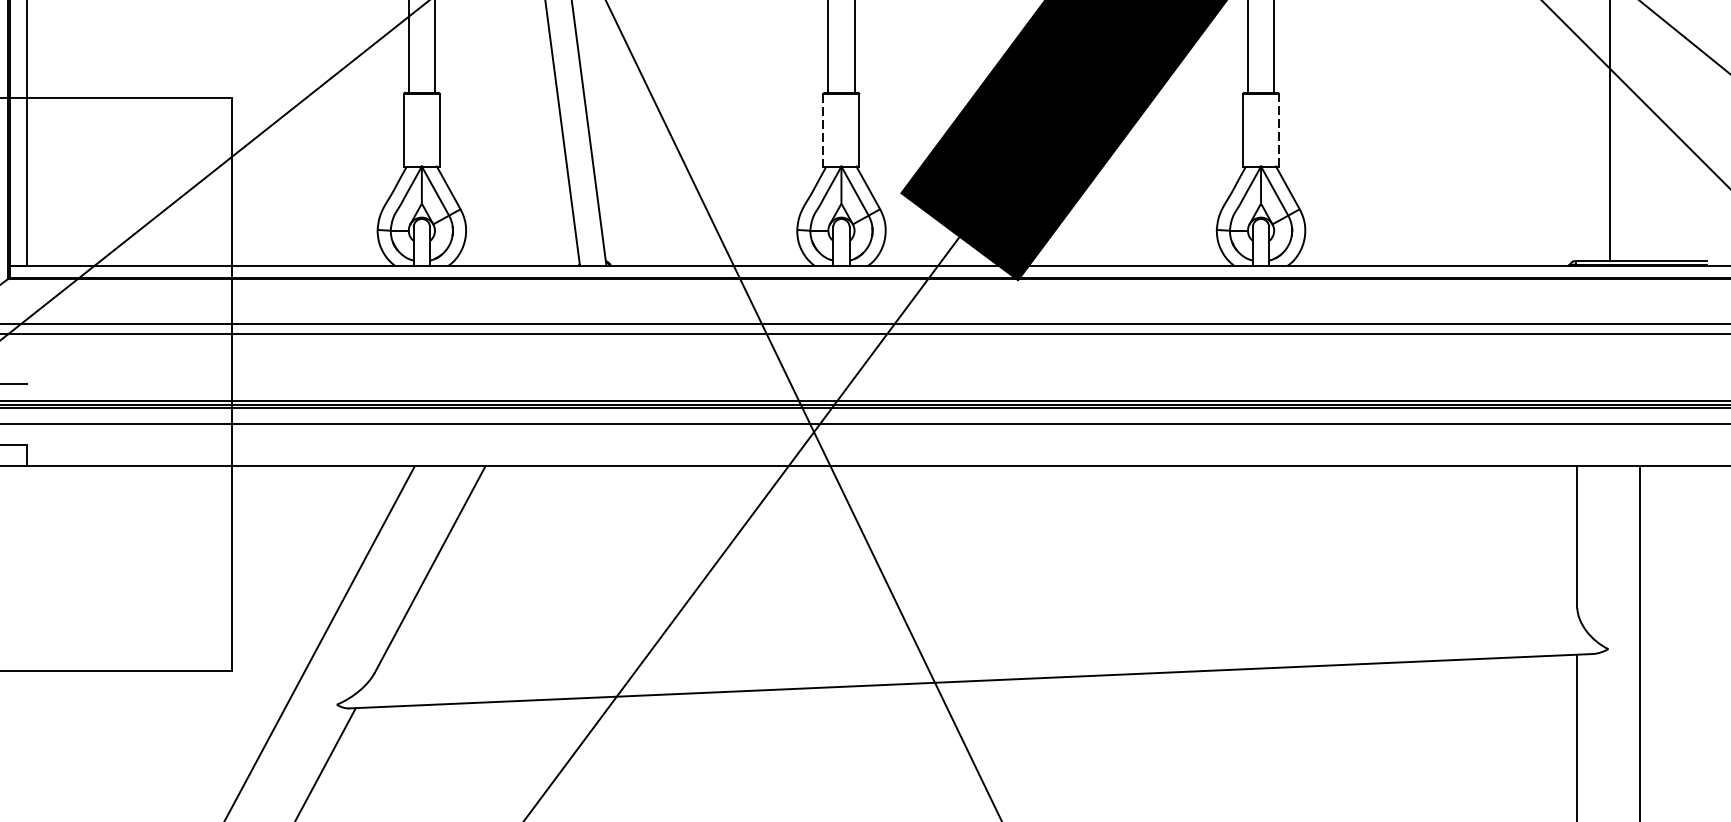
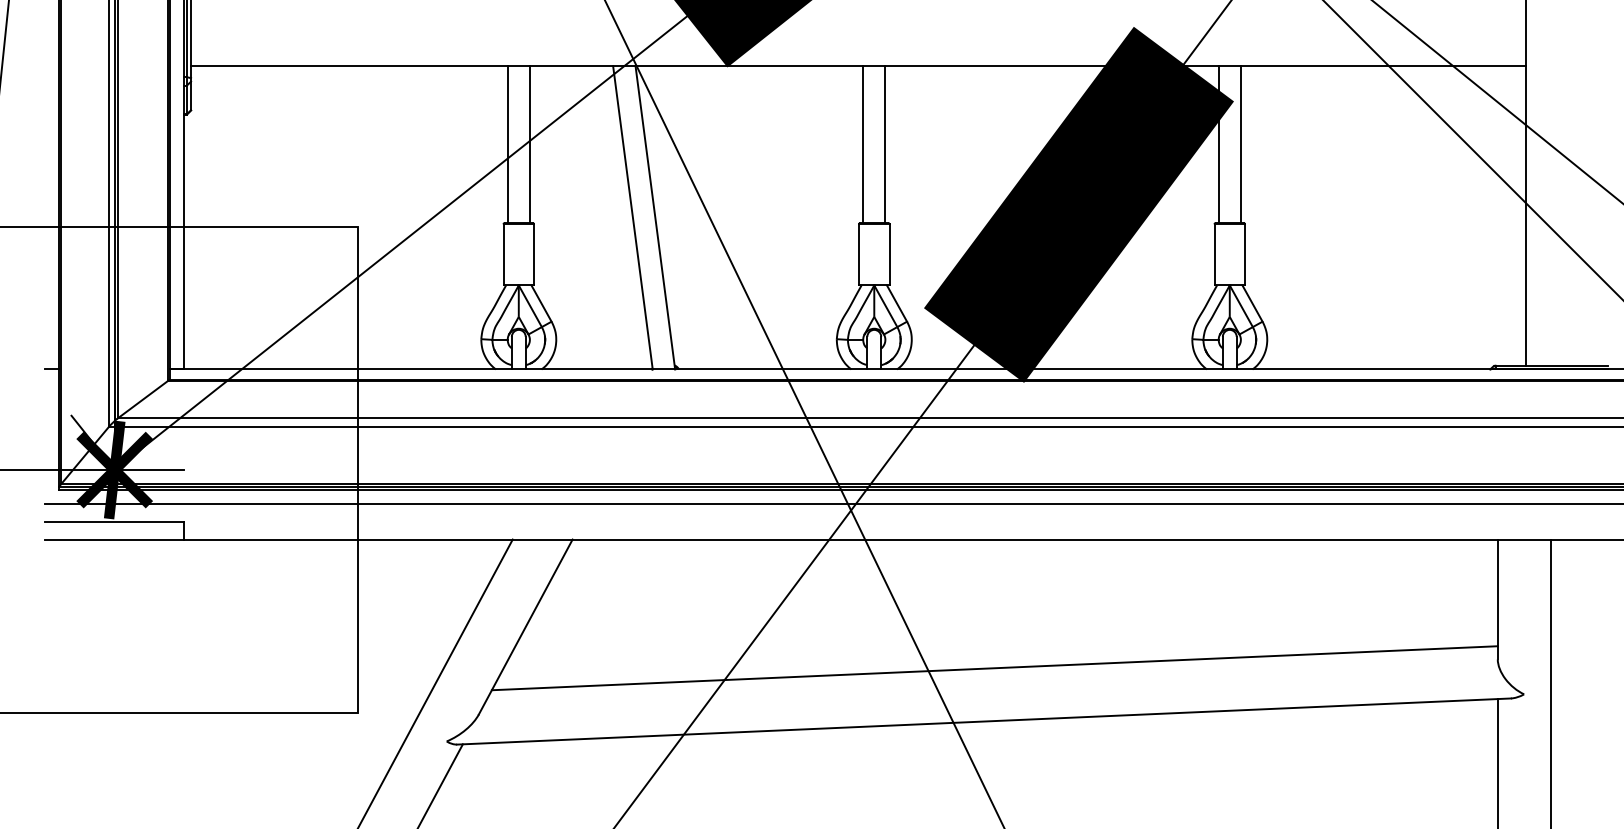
line: (824, 129) -> (859, 254), dashed -> solid
line: (1279, 129) -> (1245, 254), dashed -> solid
line: (983, 618) -> (994, 668), added

